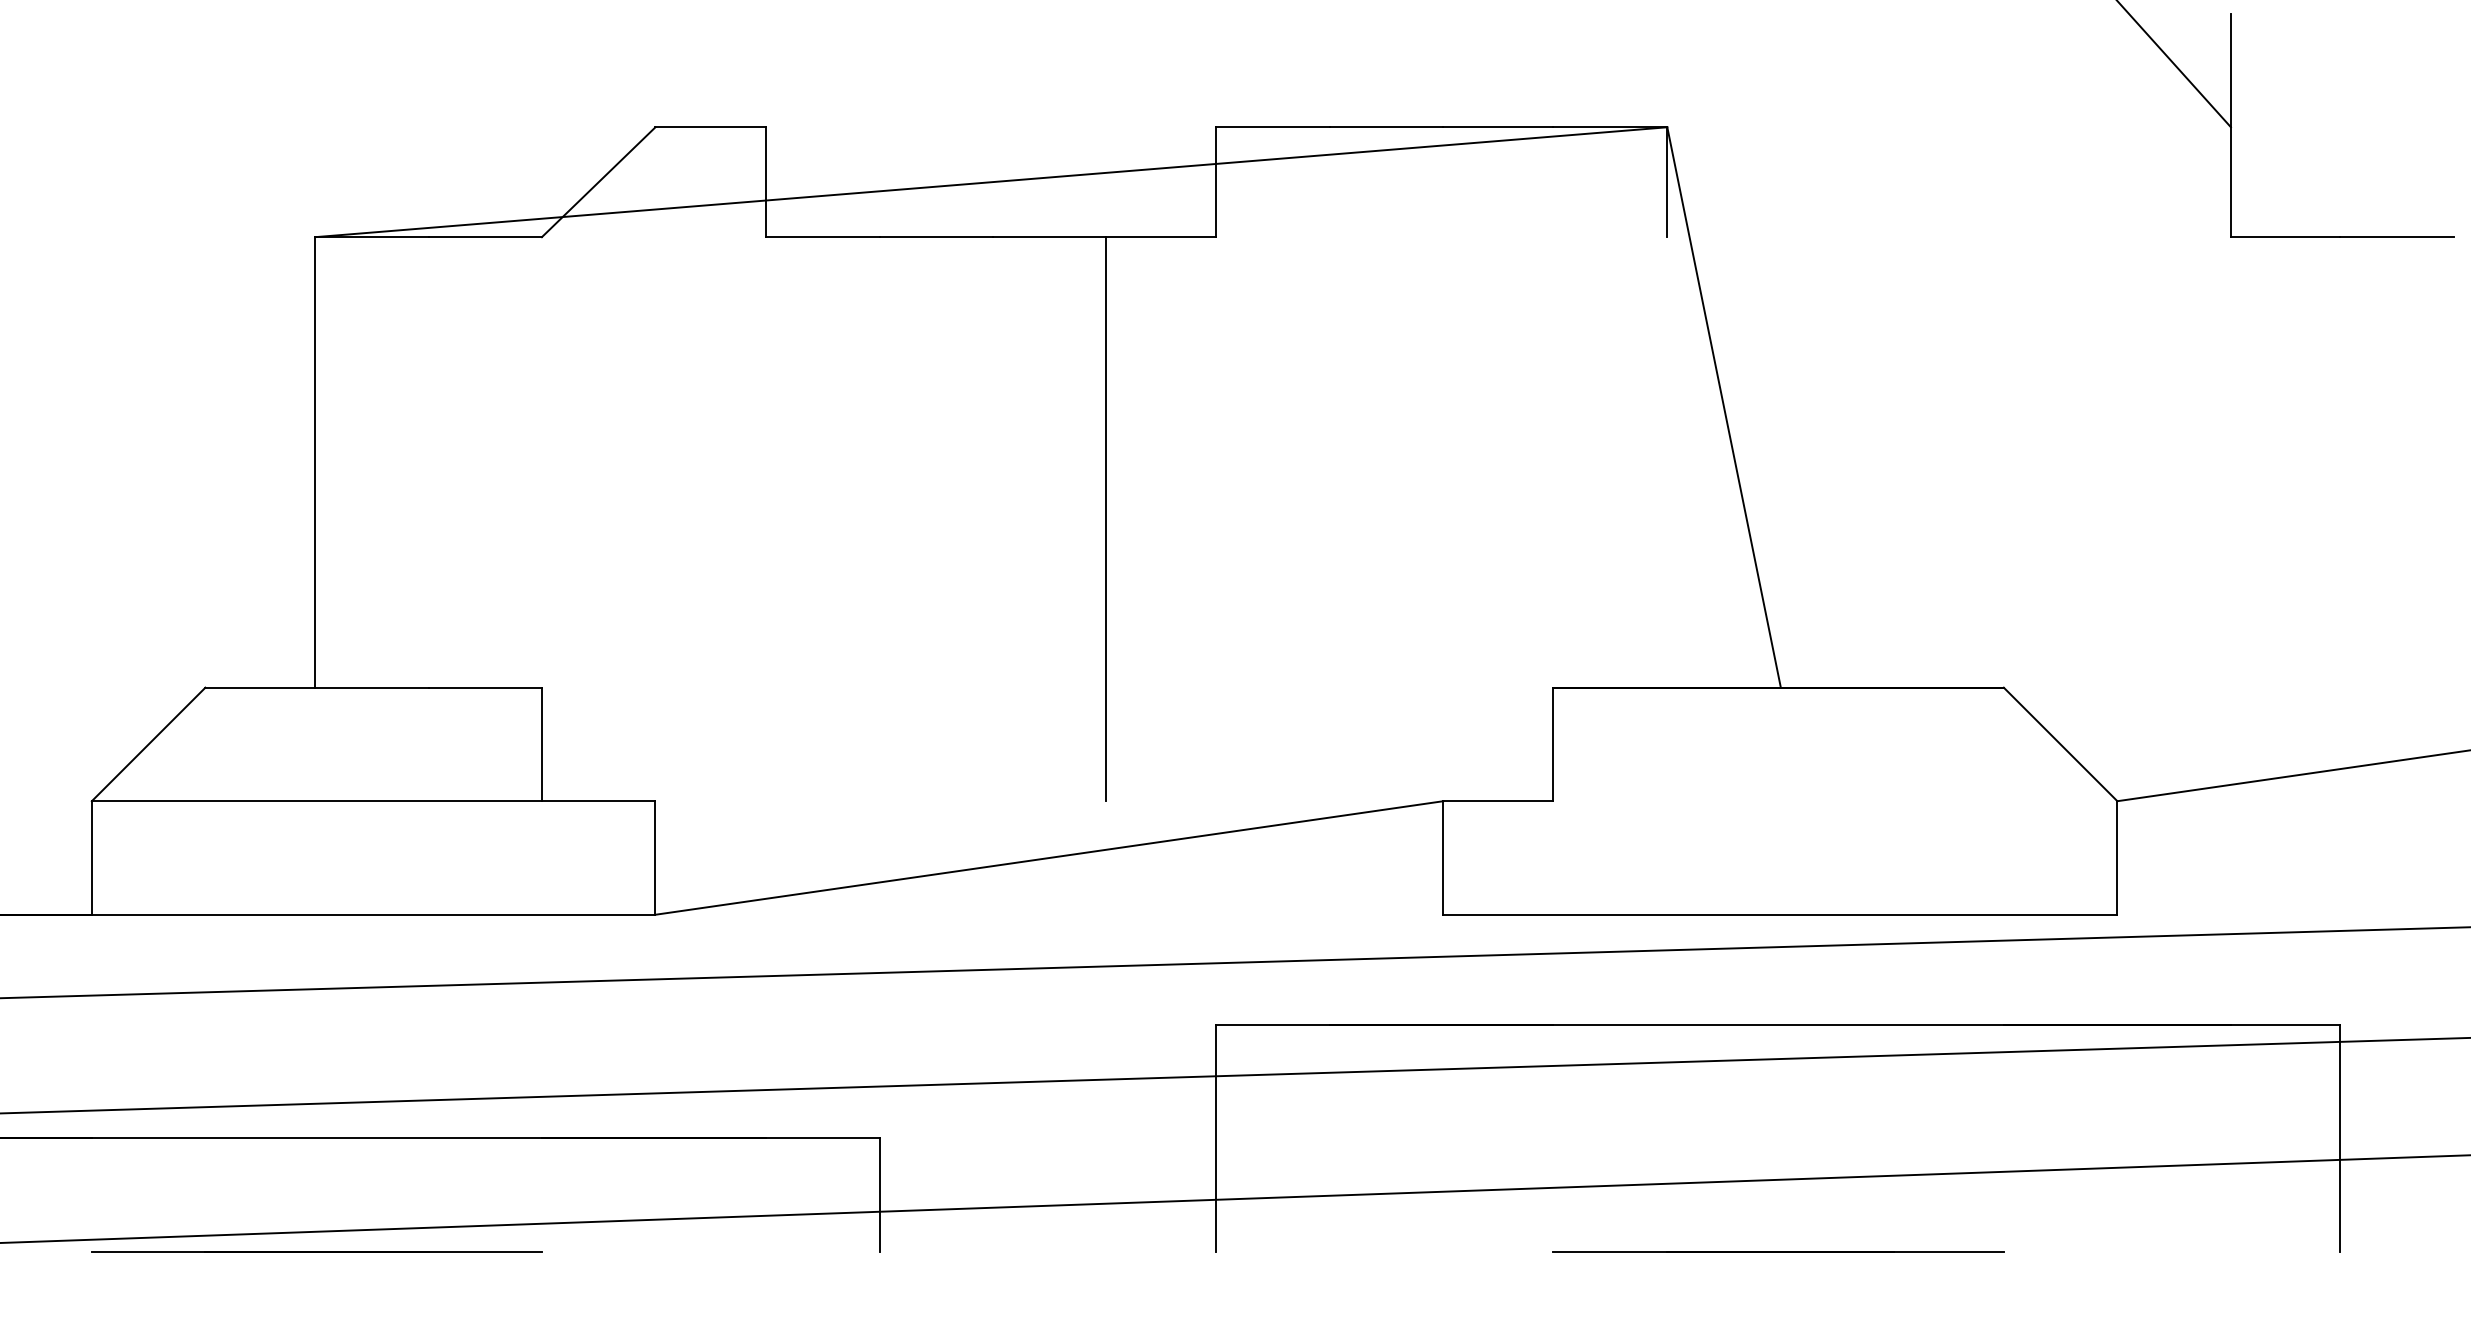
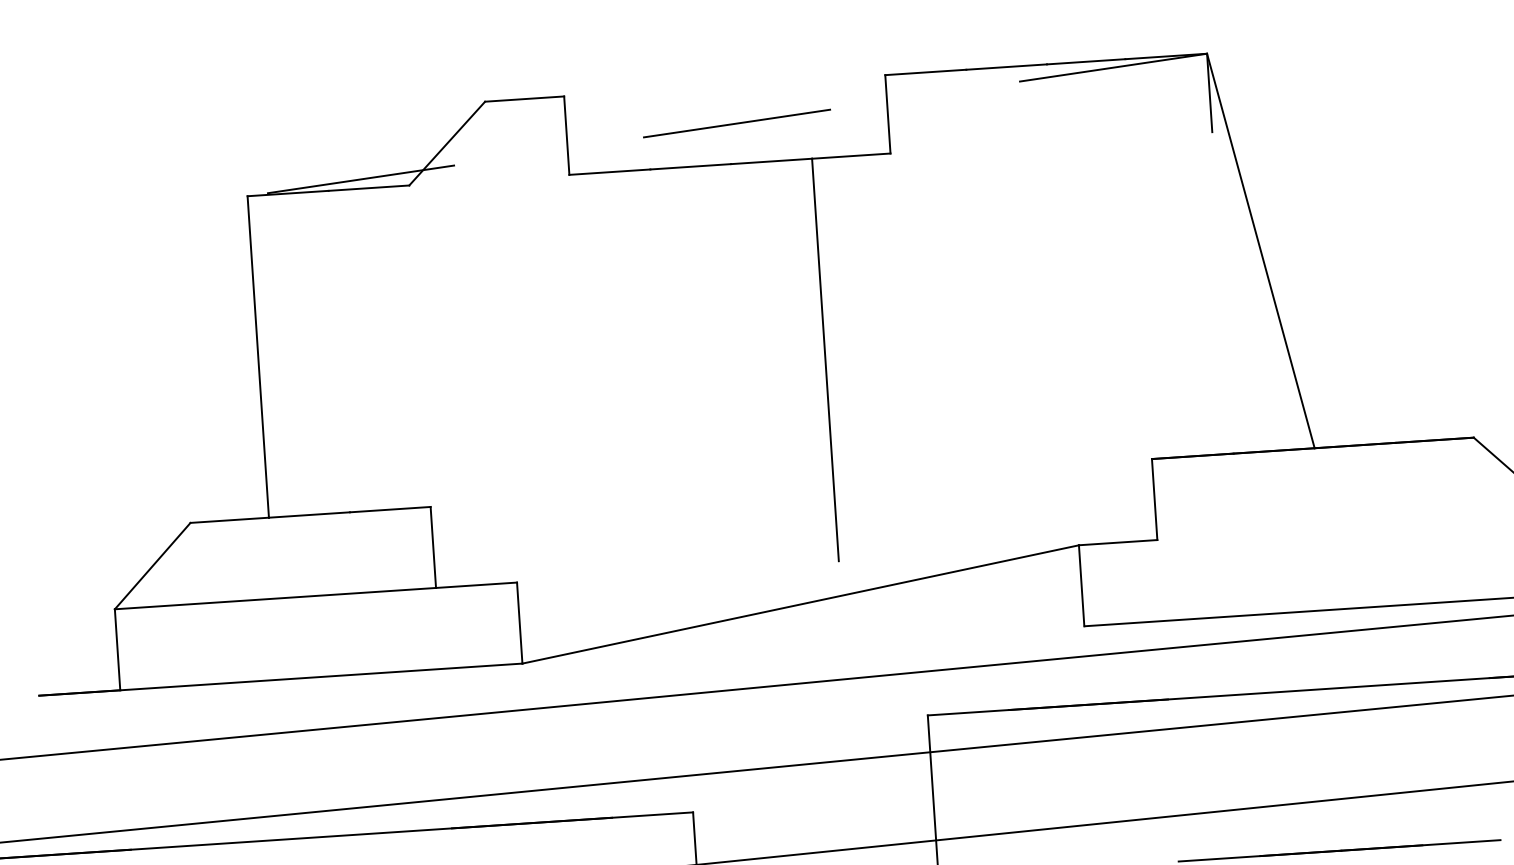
line: (990, 182) -> (726, 125), solid -> dashed

